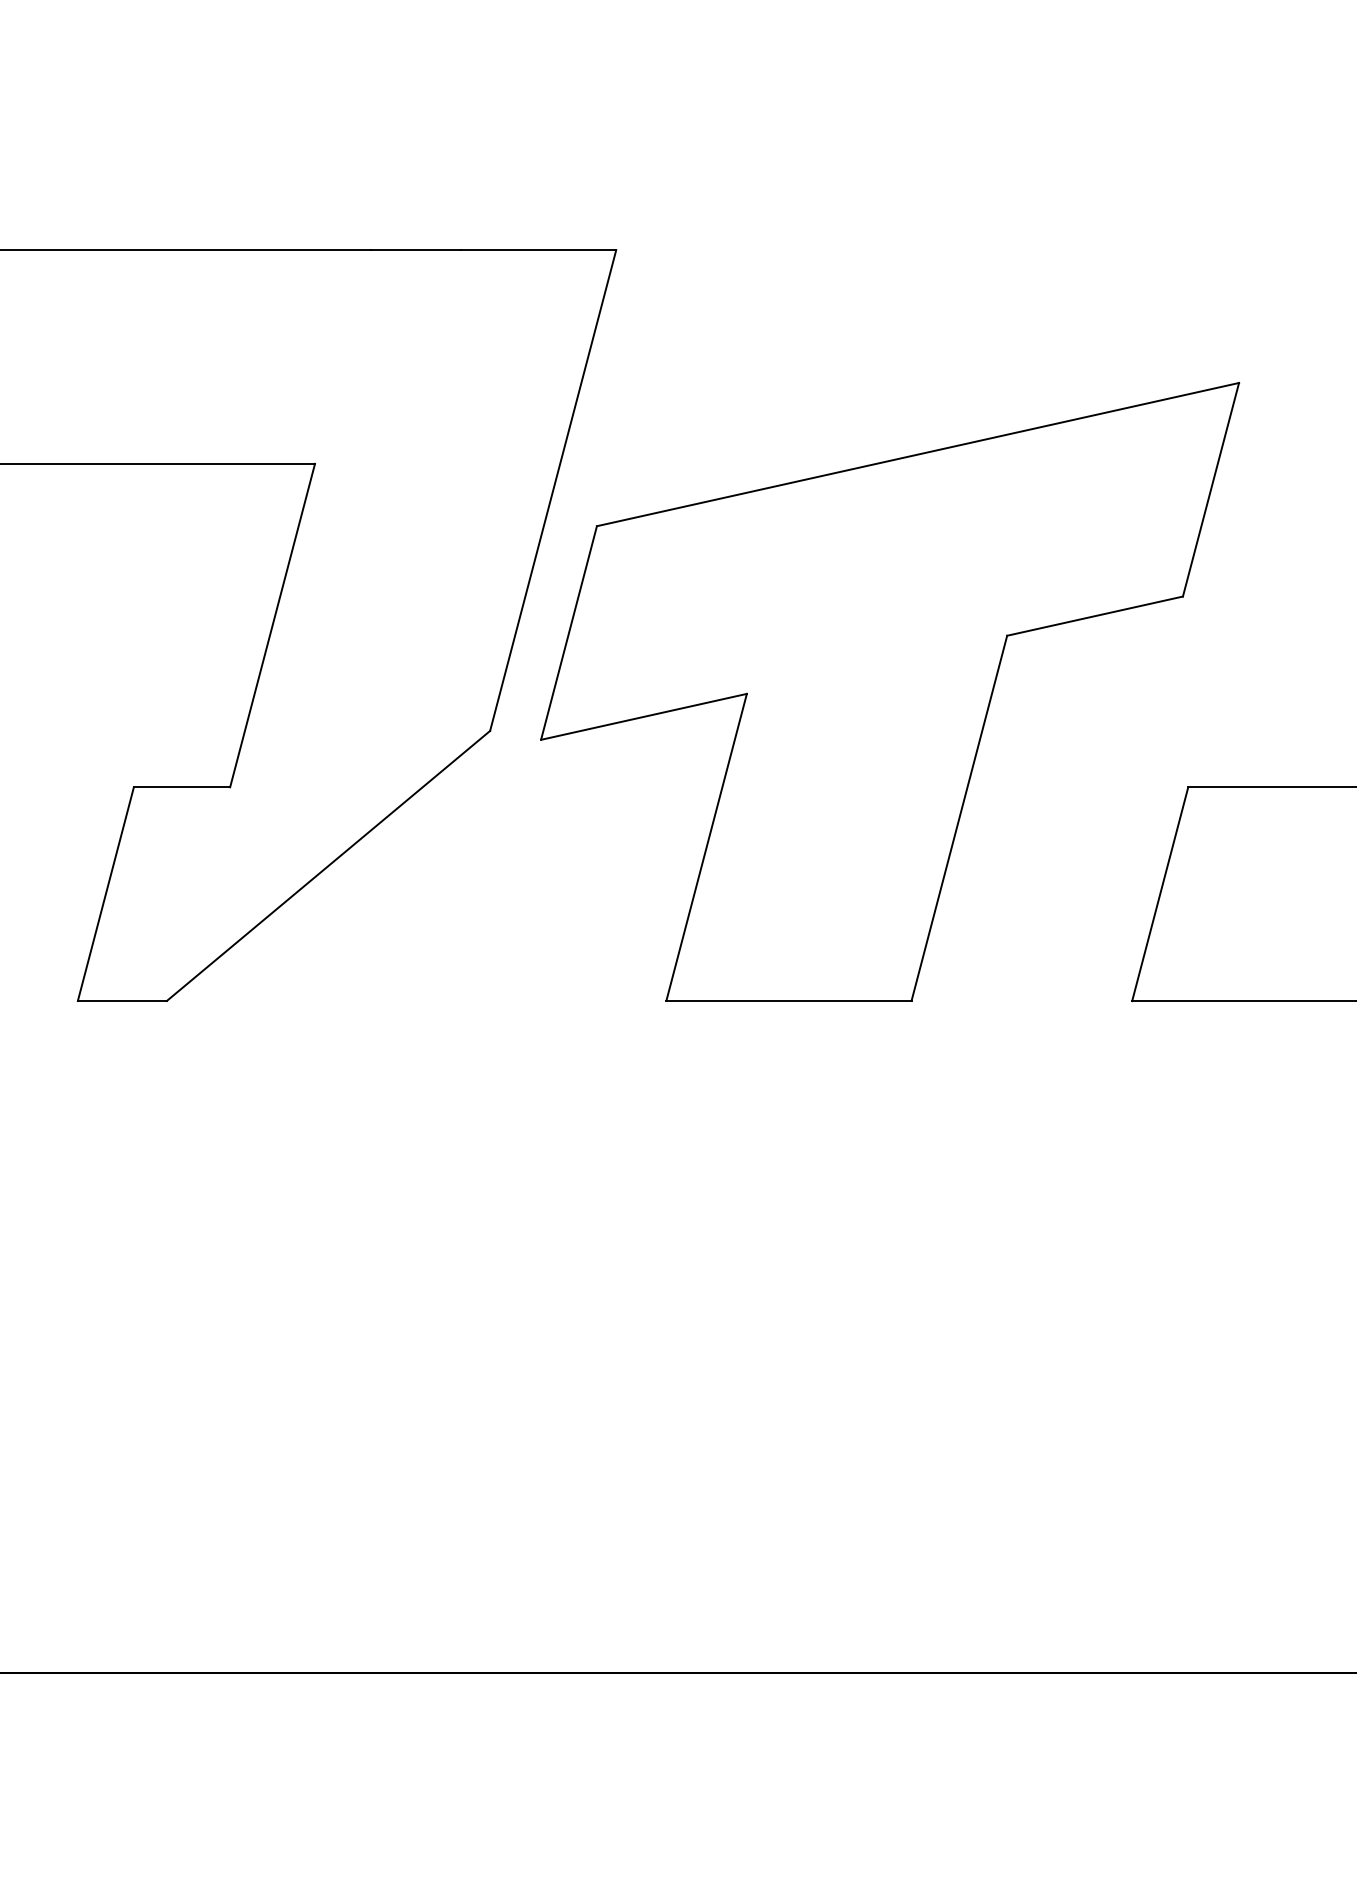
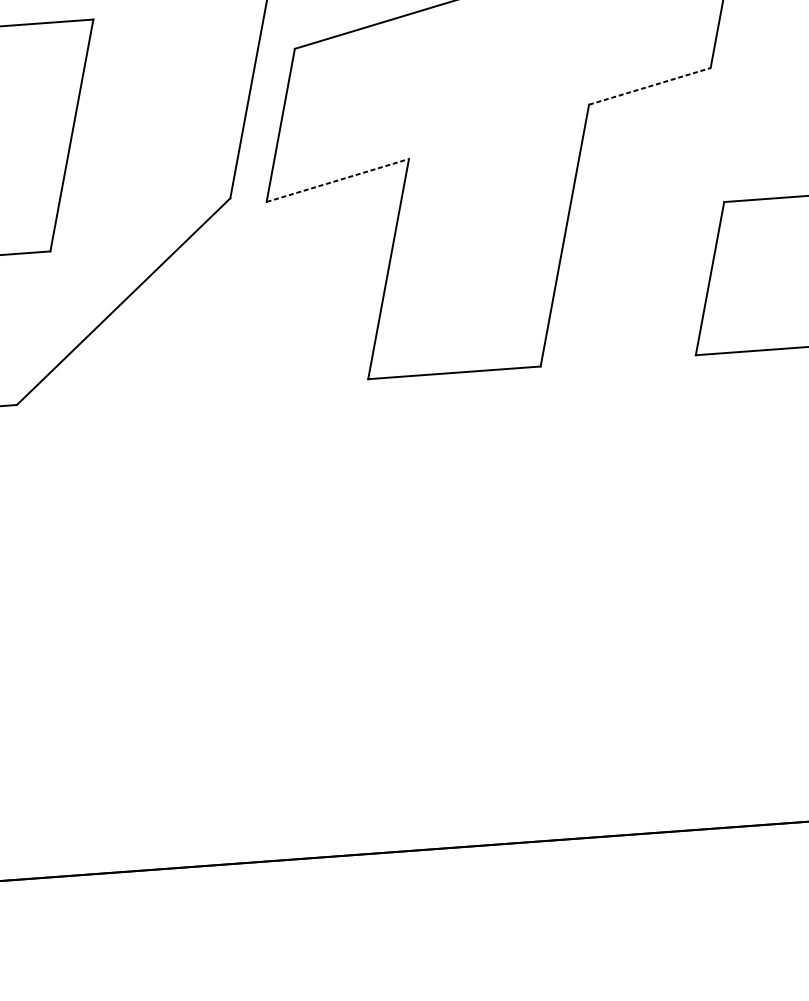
line: (1095, 616) -> (650, 86), solid -> dashed
line: (644, 716) -> (338, 180), solid -> dashed

